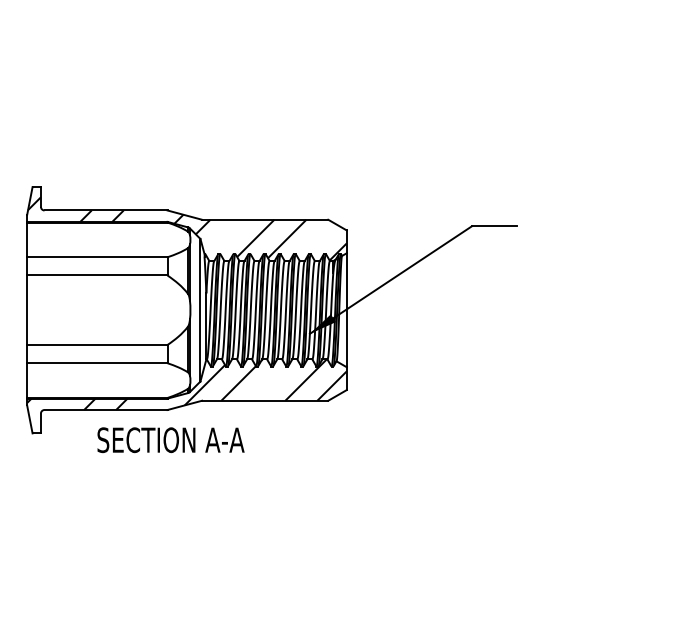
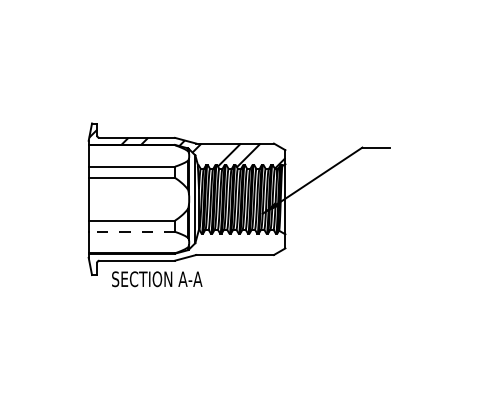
line: (96, 362) -> (131, 231), solid -> dashed
hatch: (186, 383) -> (186, 244), removed
text: (171, 440) -> (157, 279), moved

